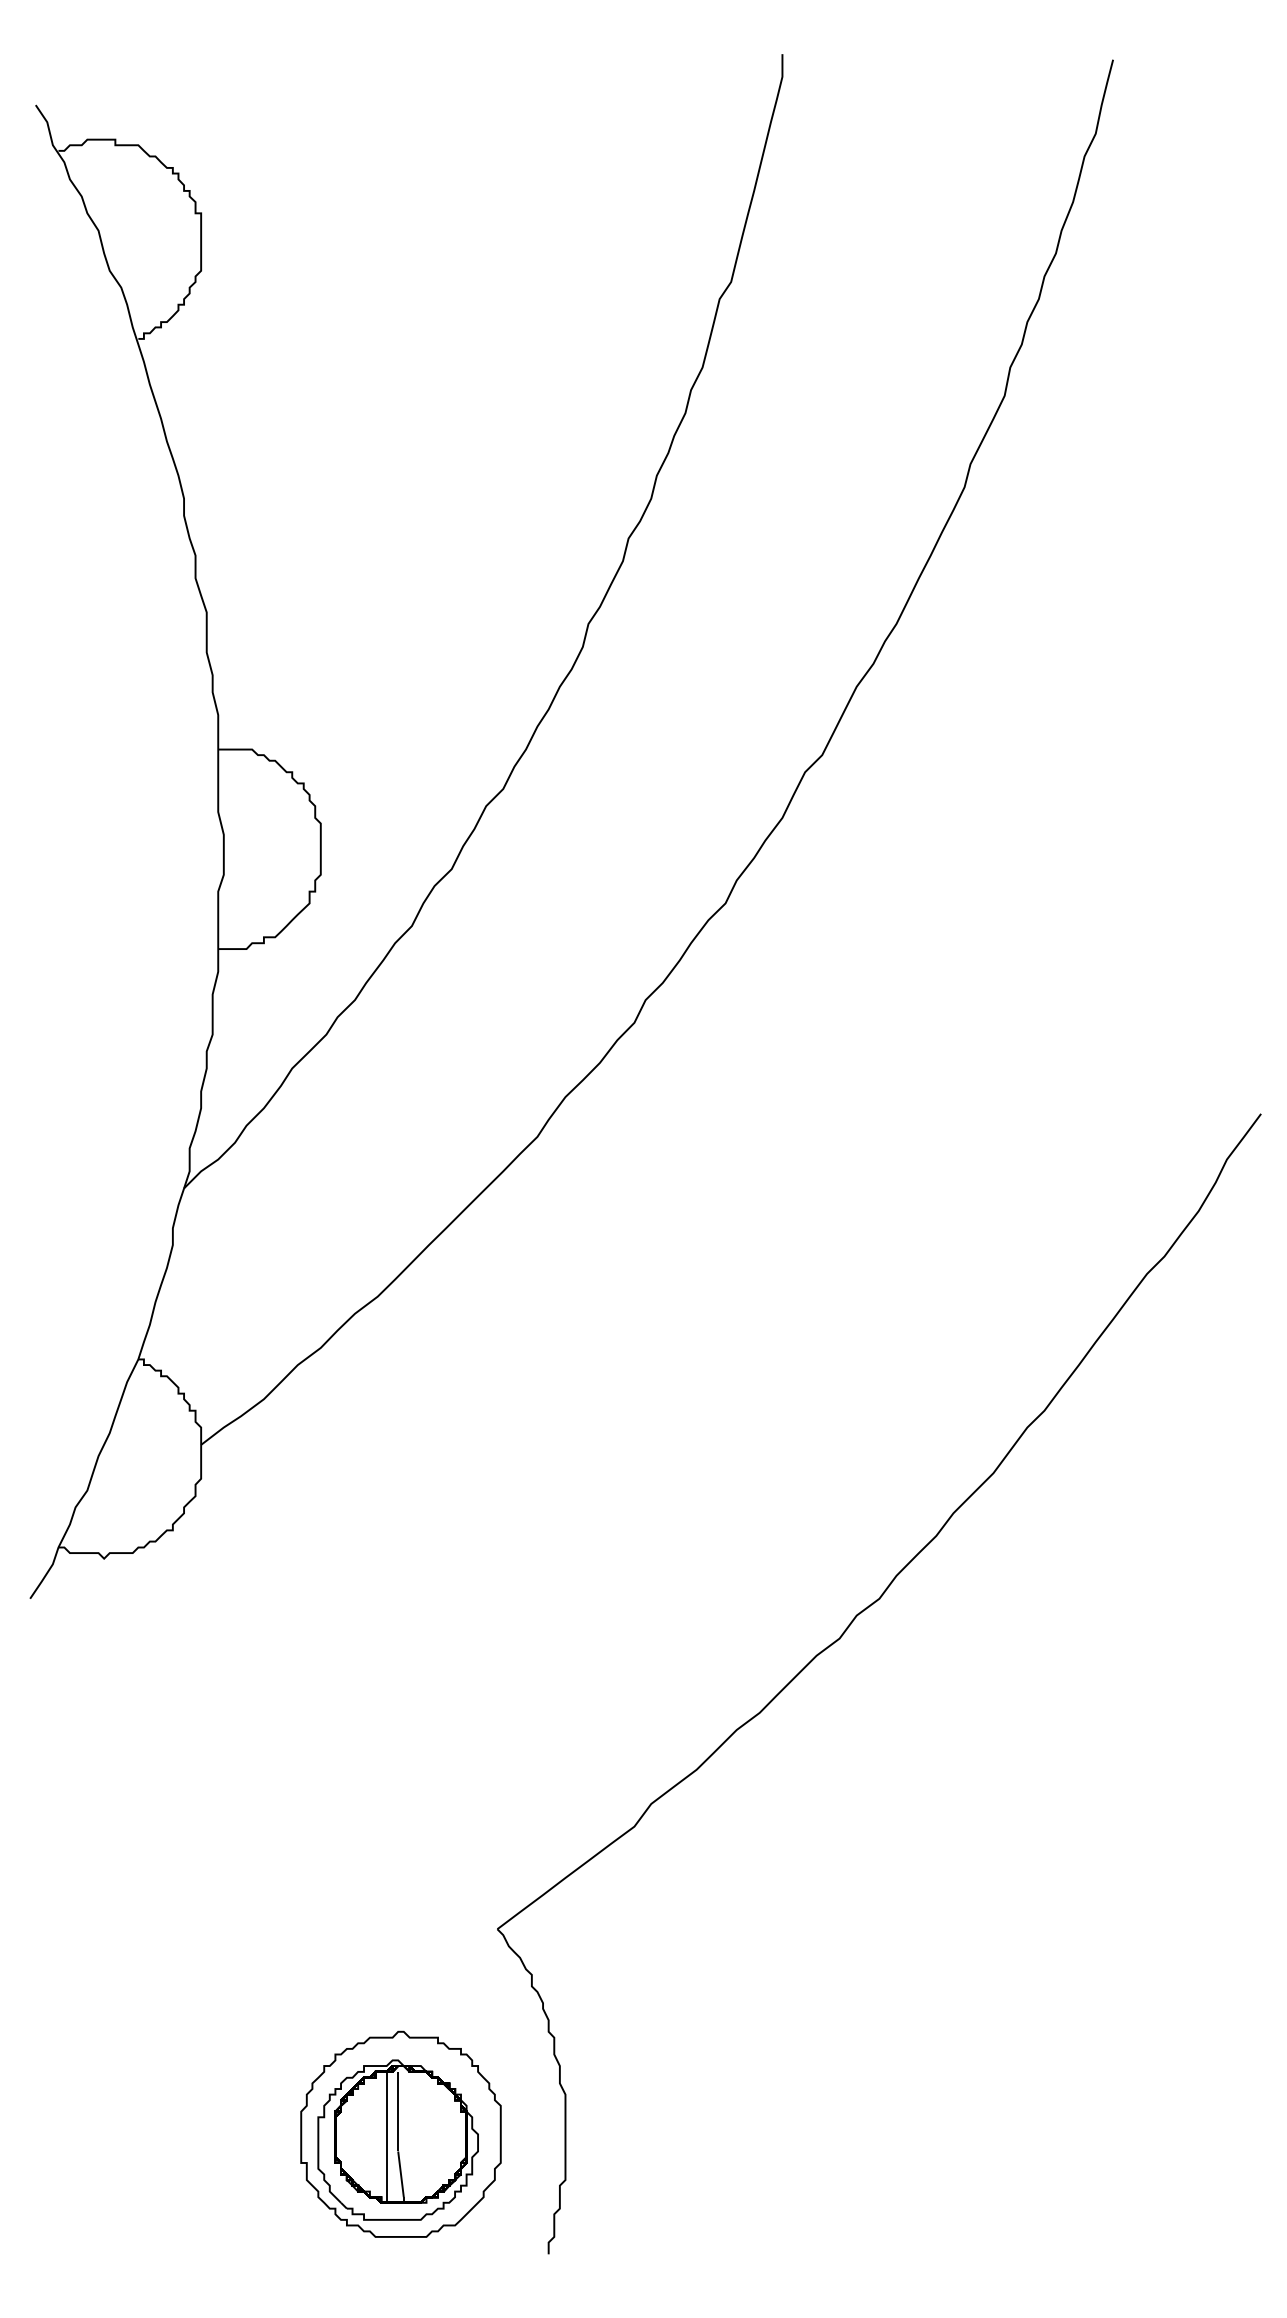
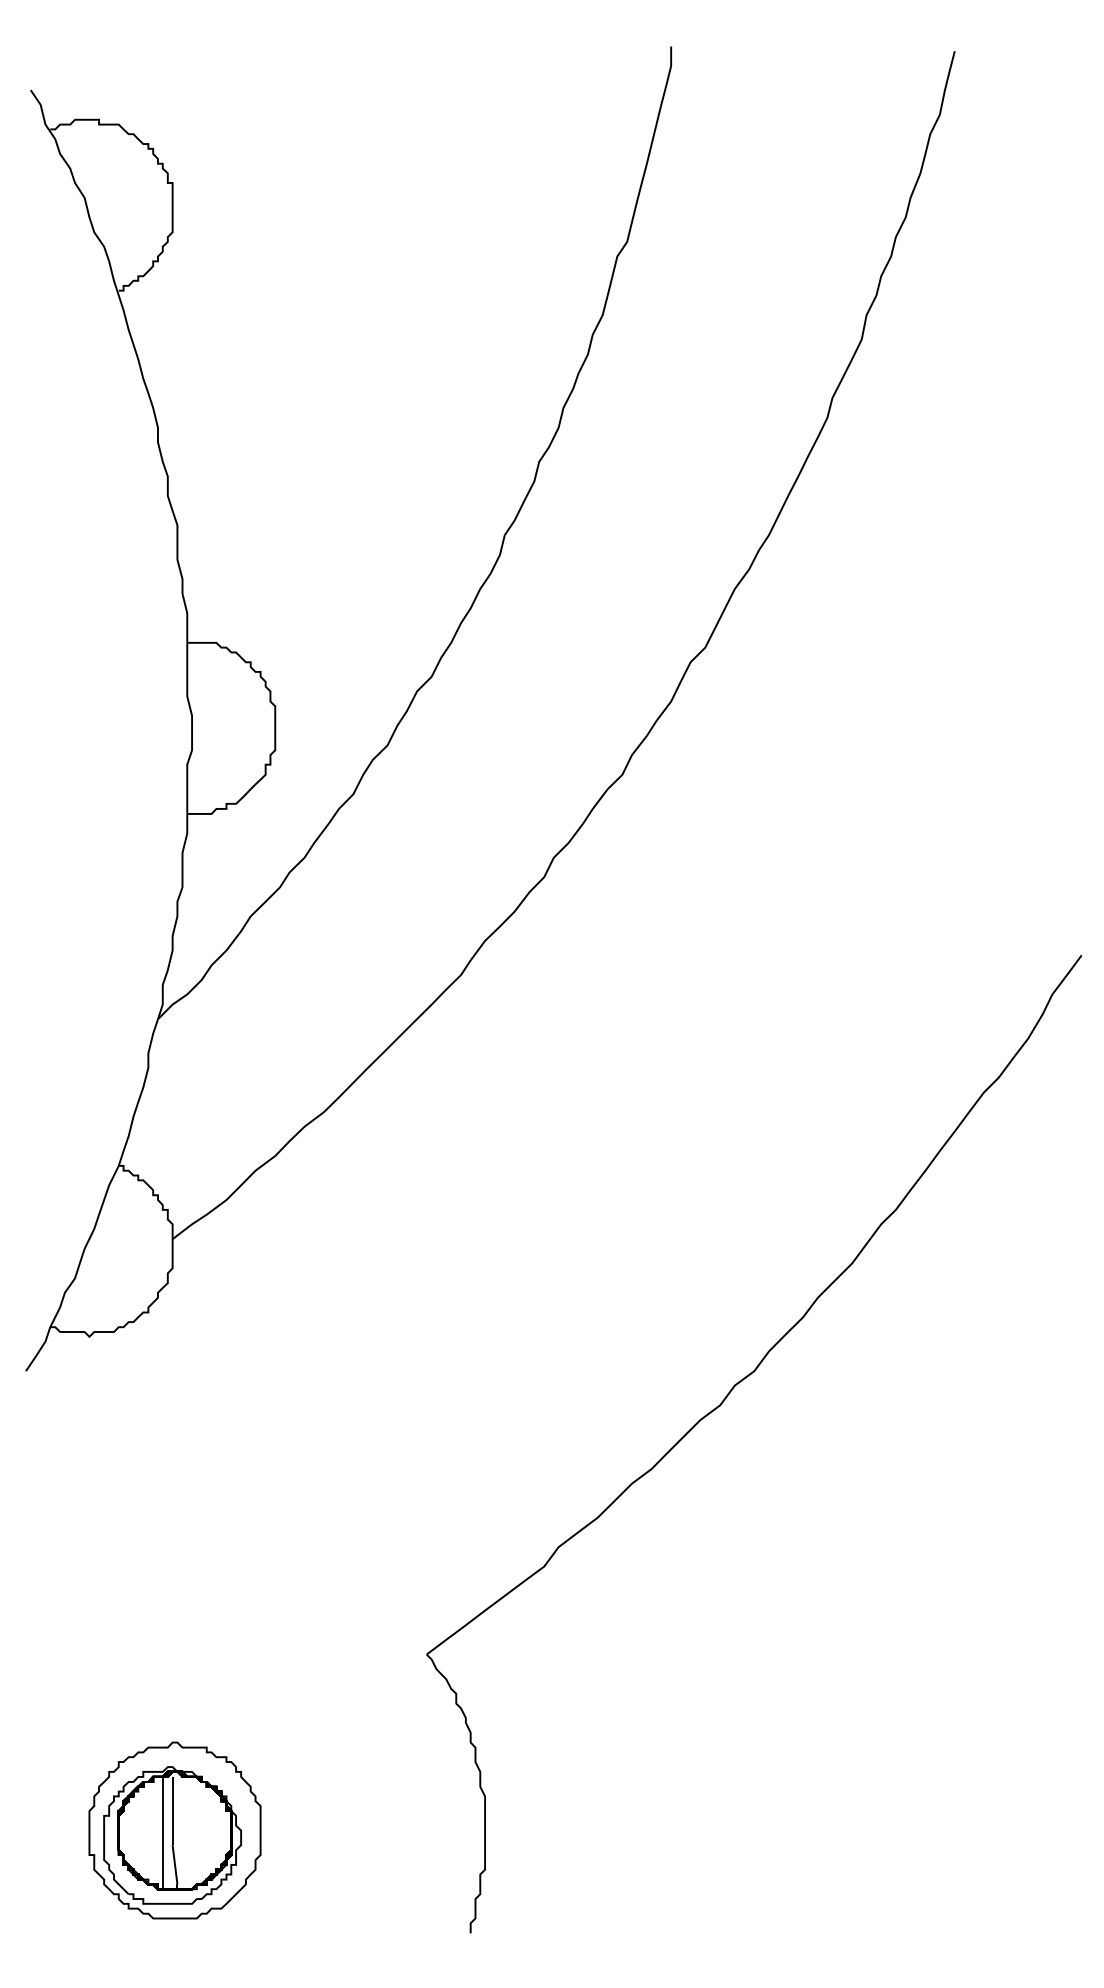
part: (400, 2134) -> (174, 1830), moved

